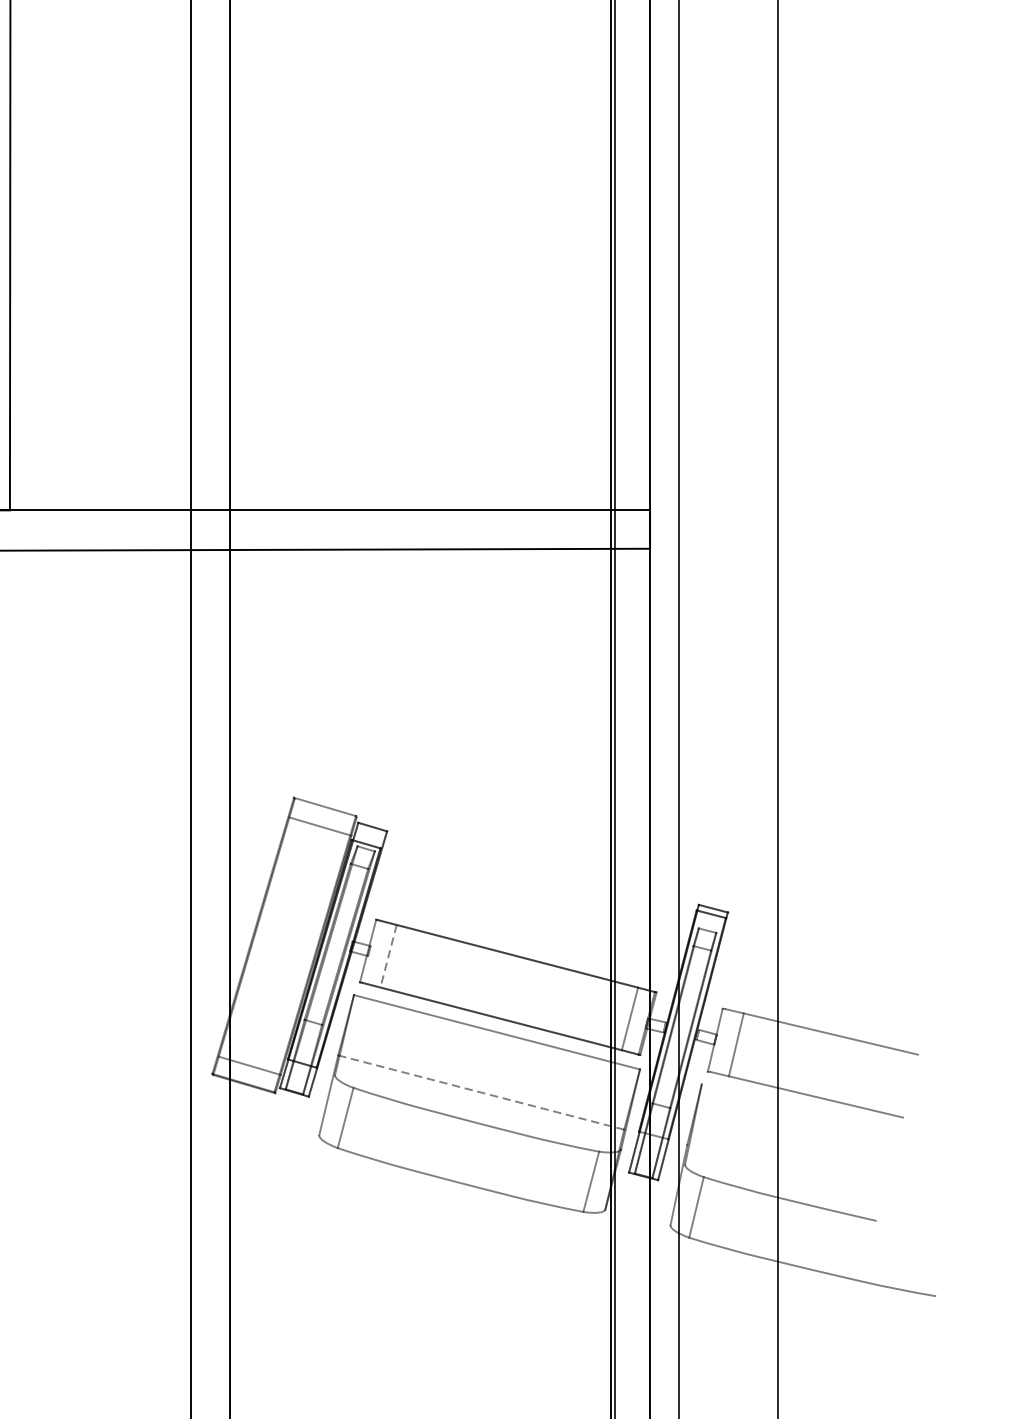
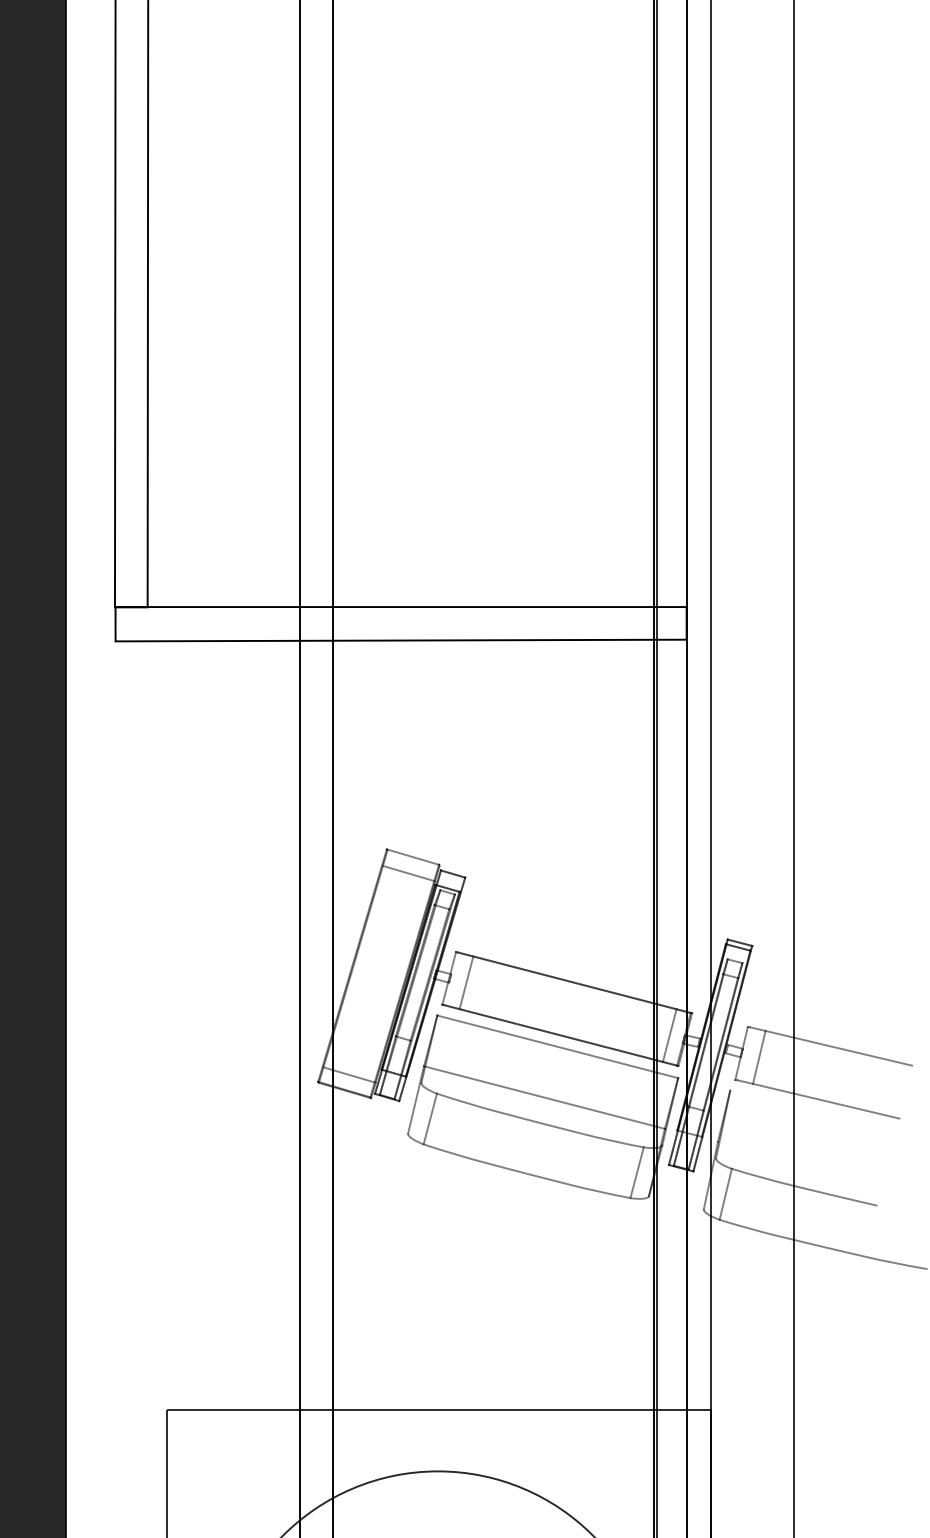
line: (388, 957) -> (466, 983), dashed -> solid
line: (481, 1092) -> (544, 1097), dashed -> solid

